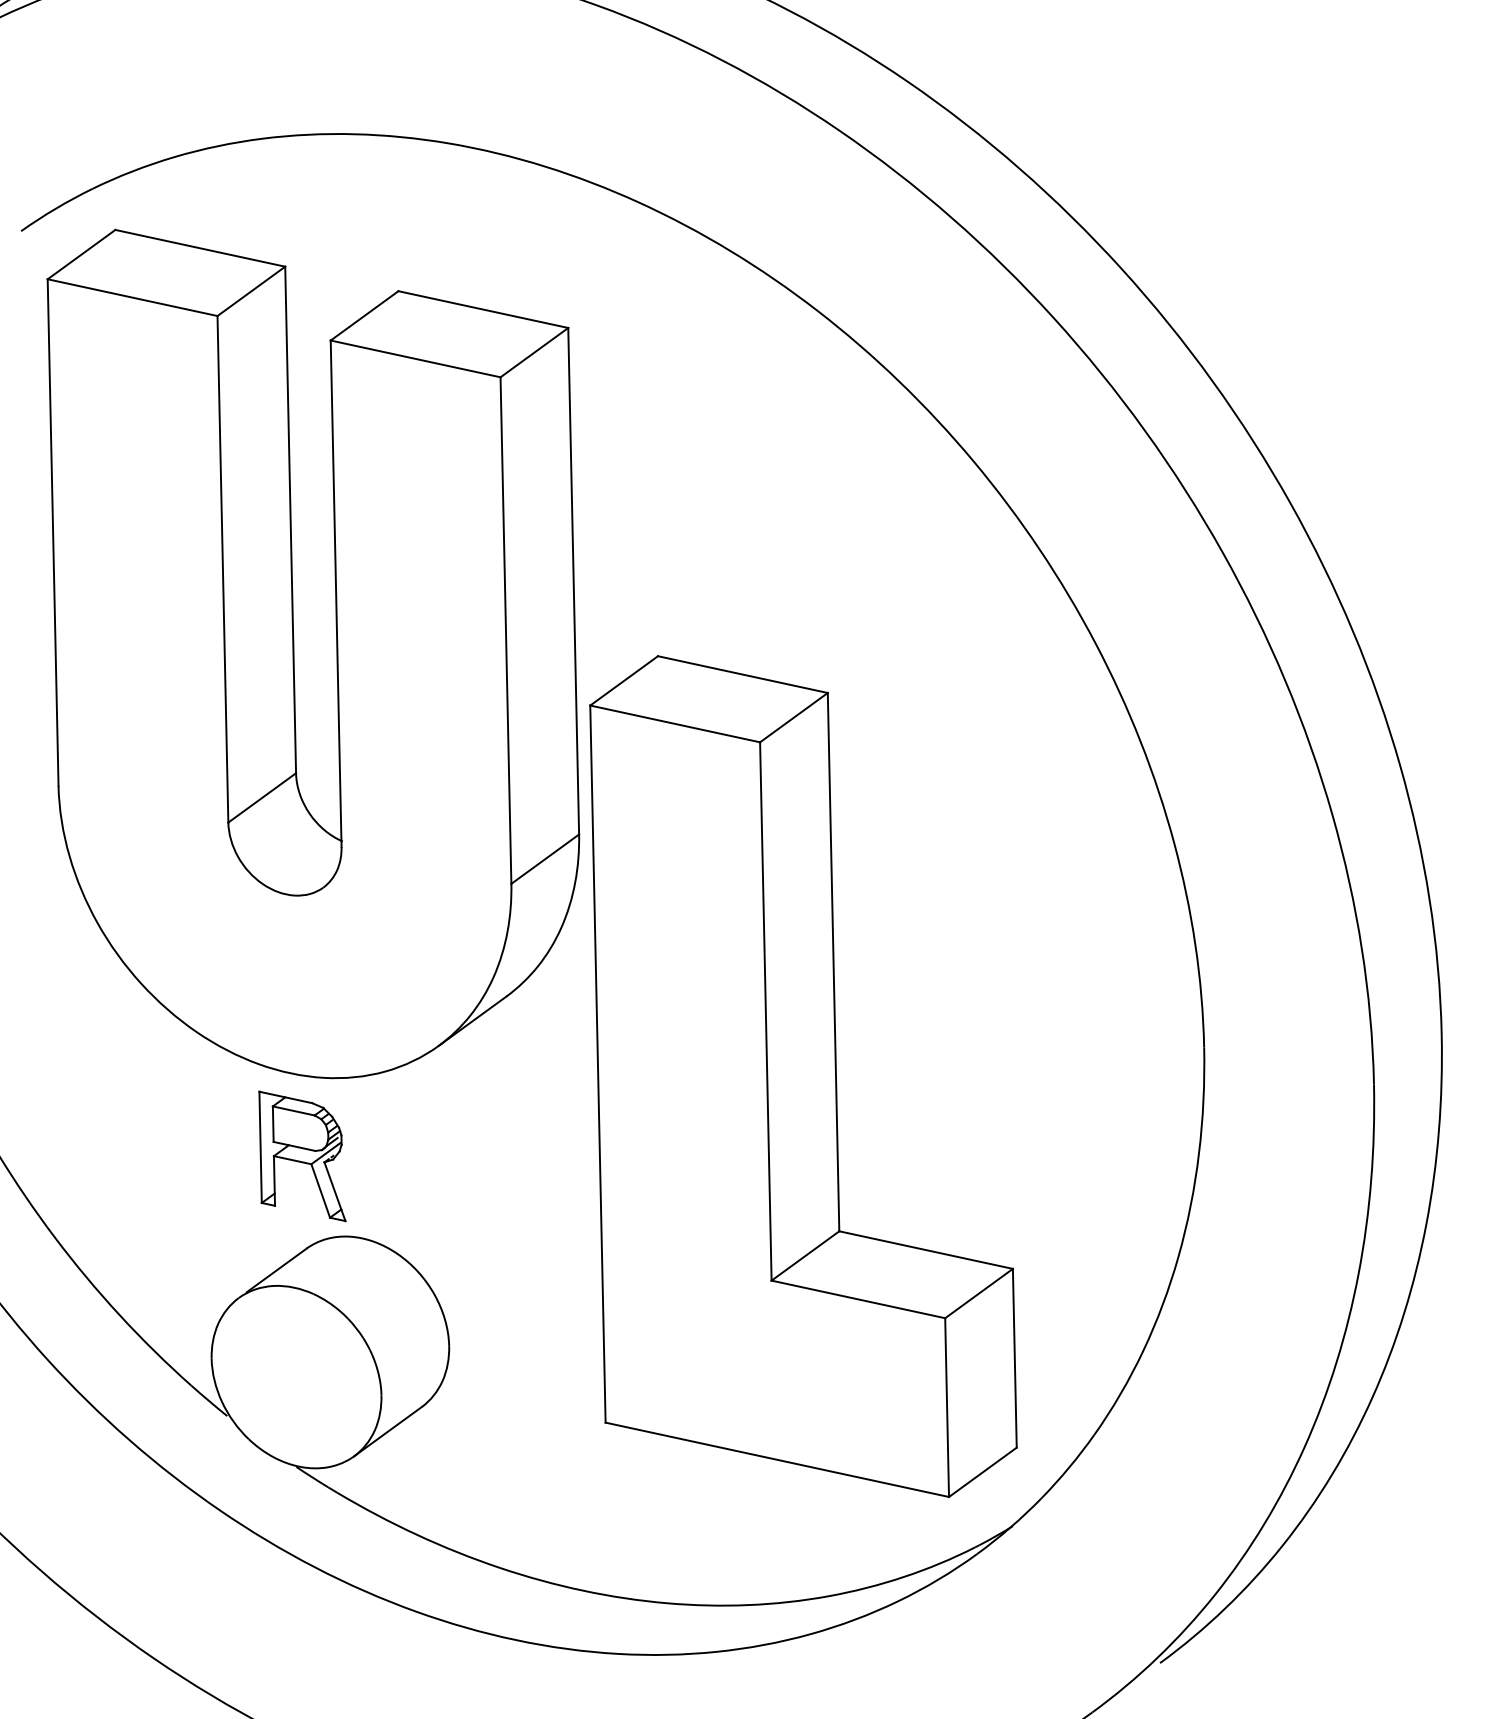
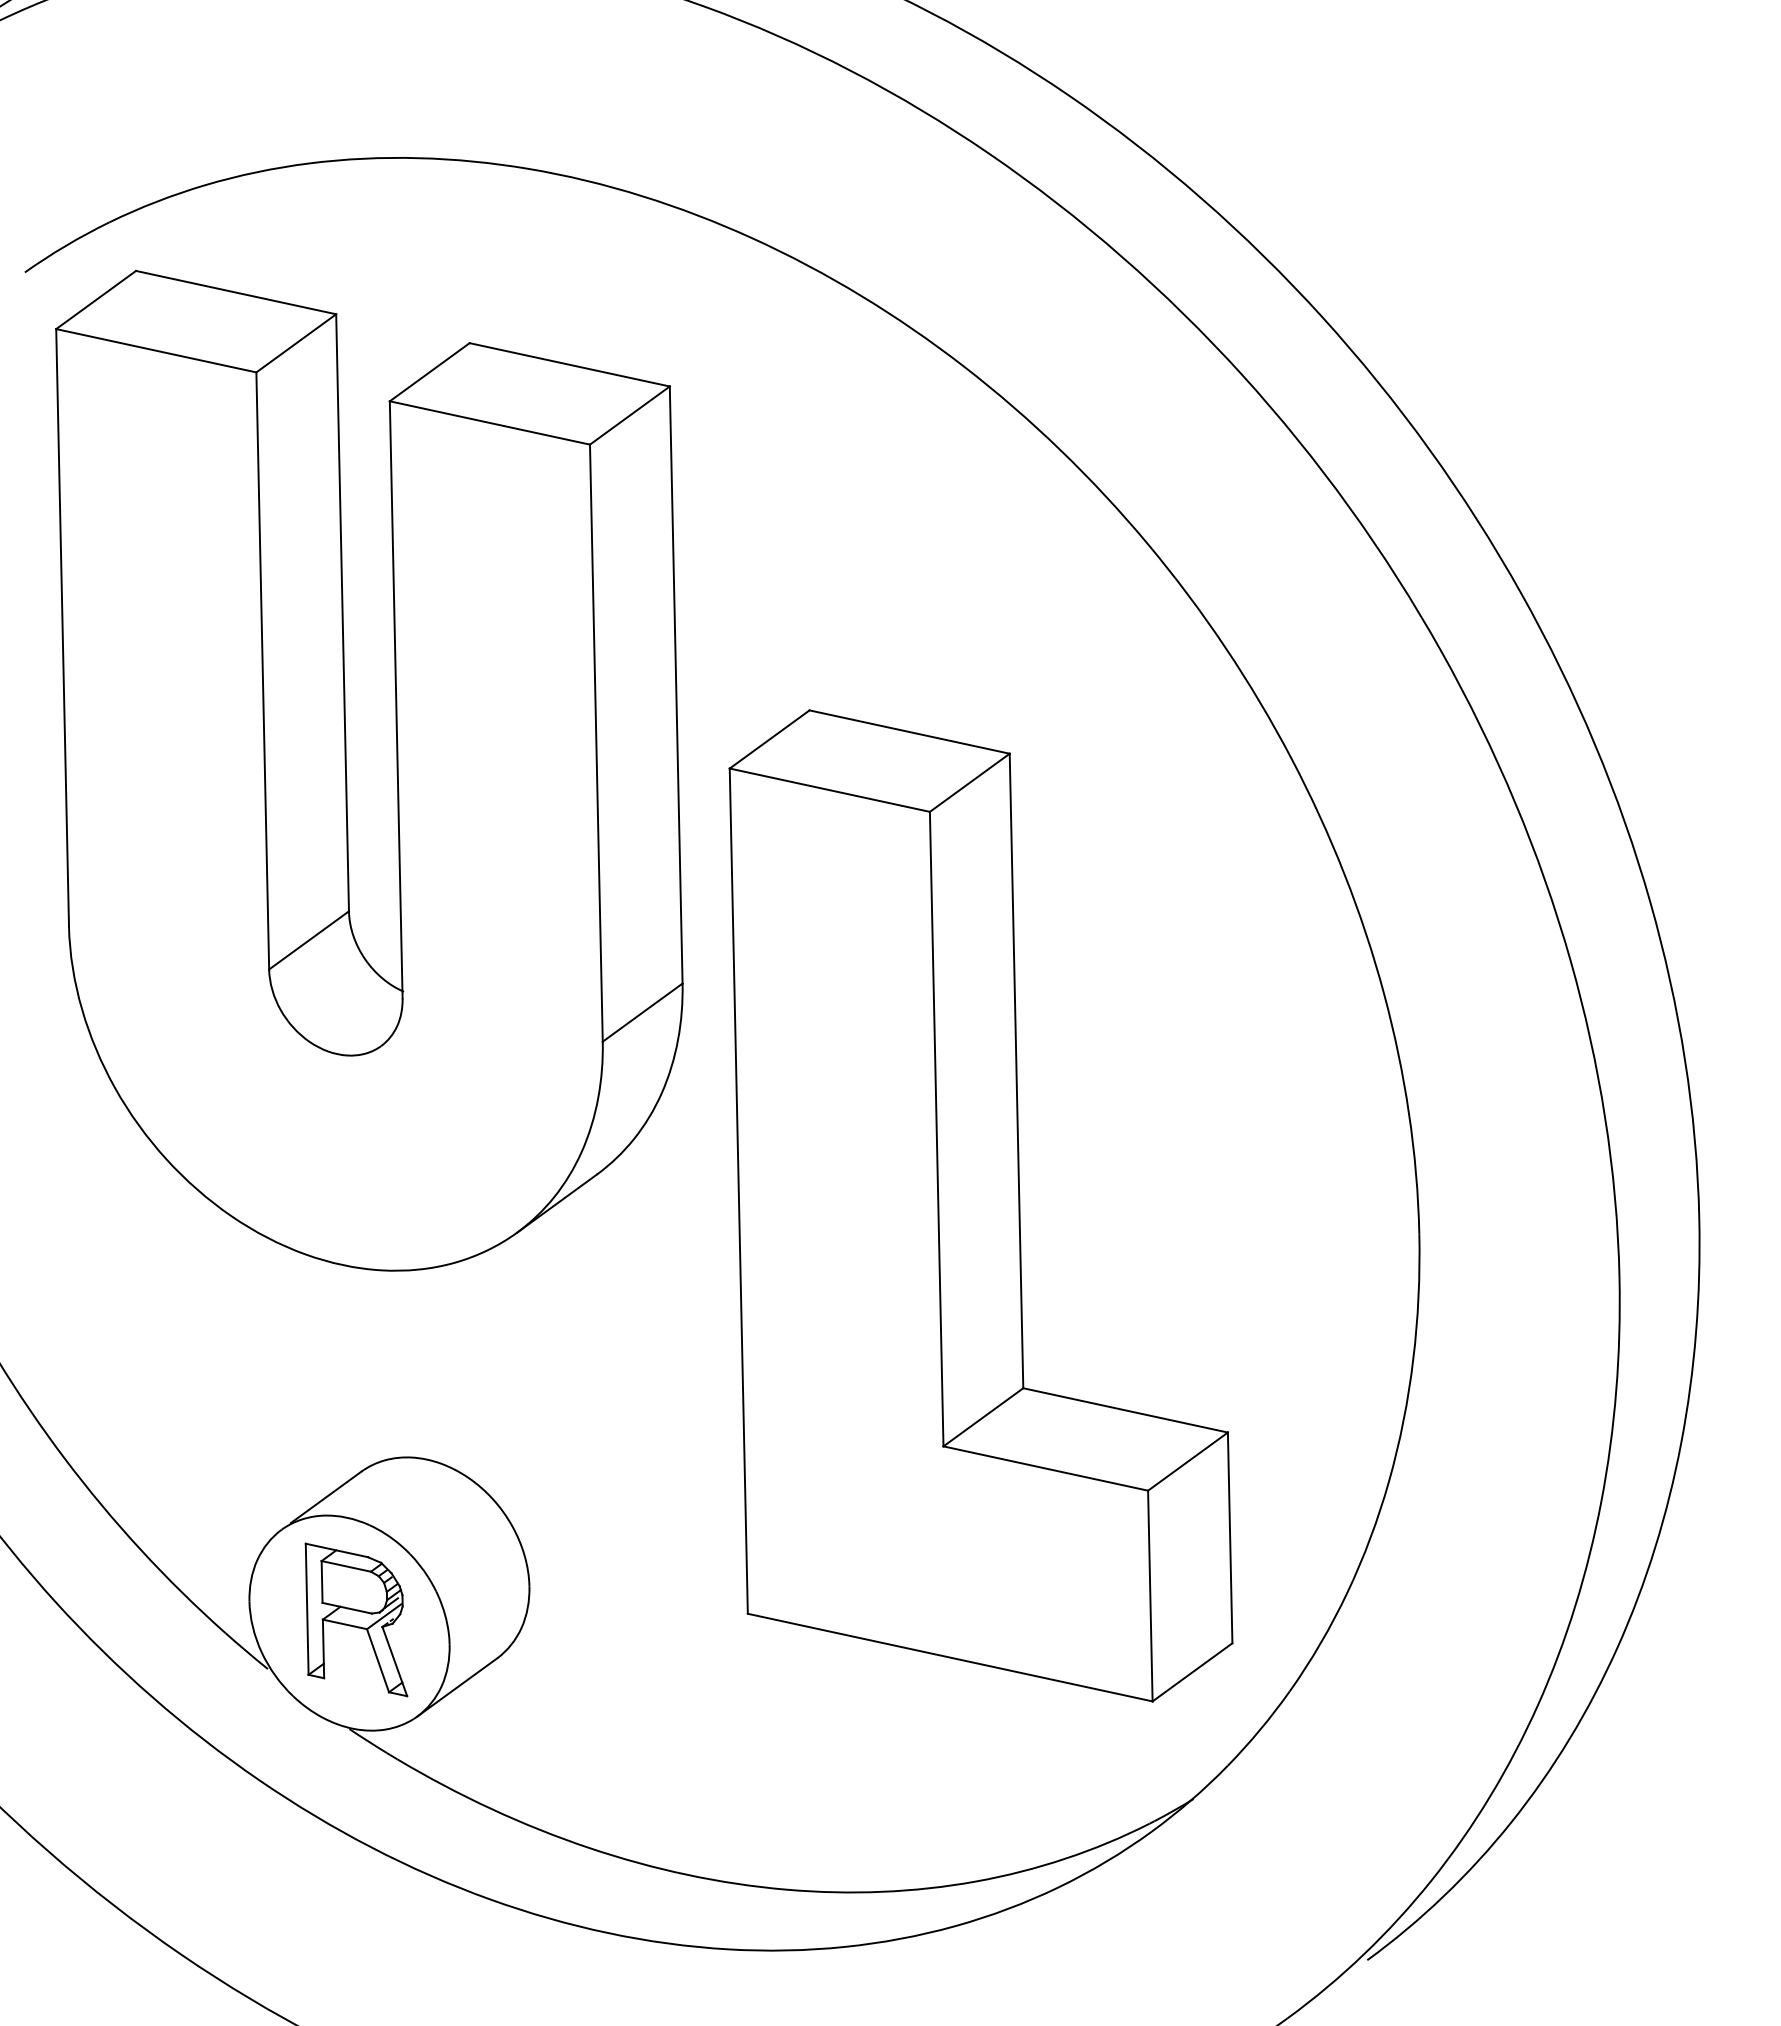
part: (803, 1076) -> (980, 1205), moved
part: (302, 1156) -> (356, 1619), moved

